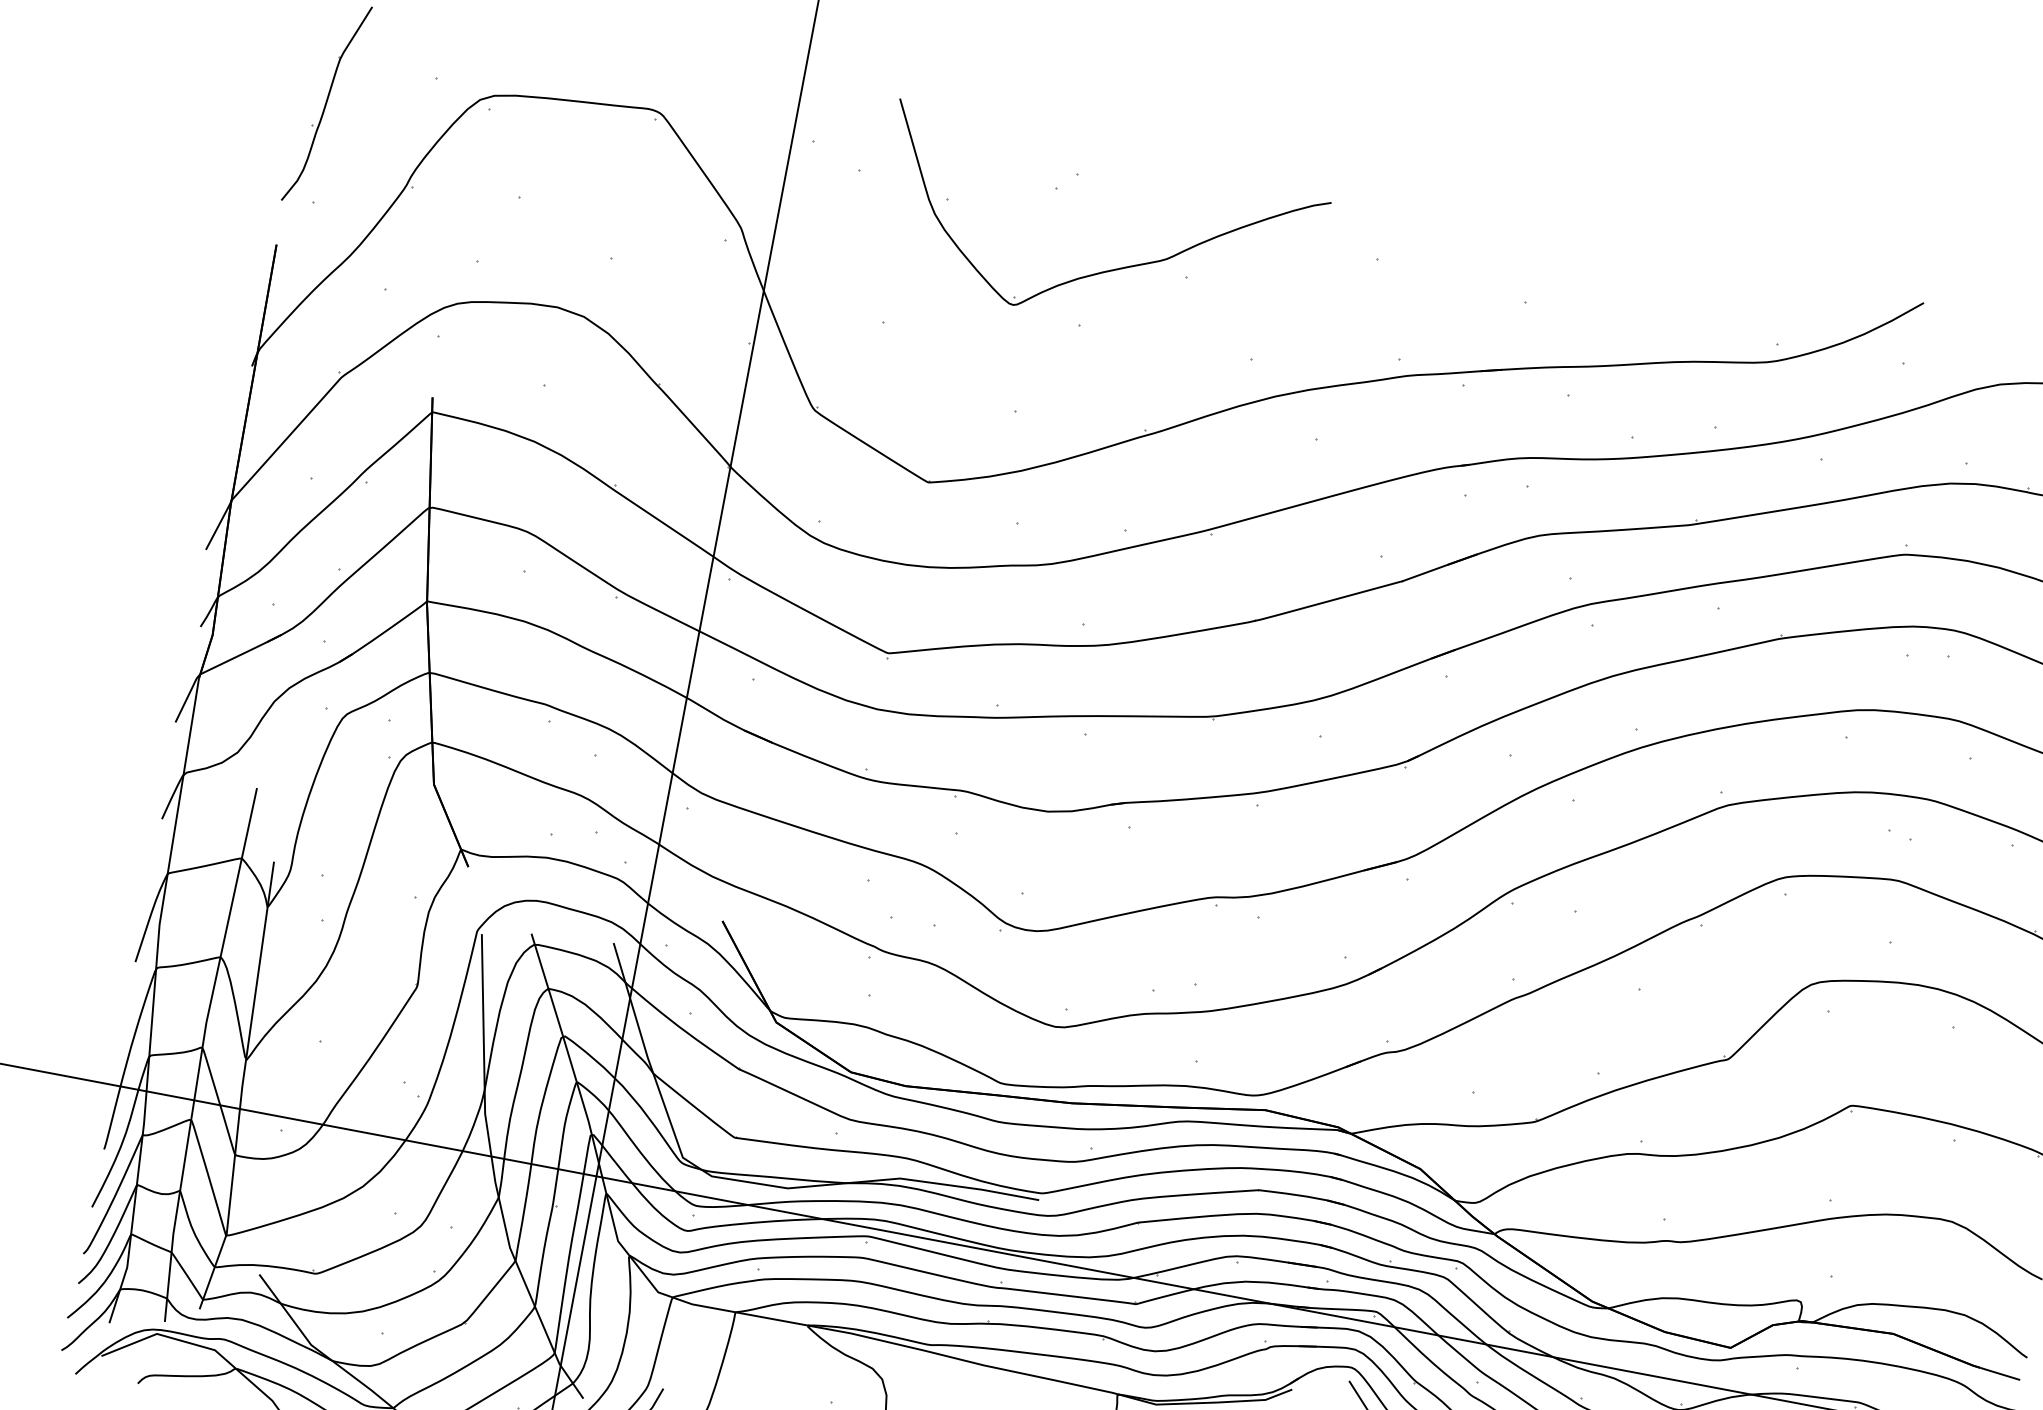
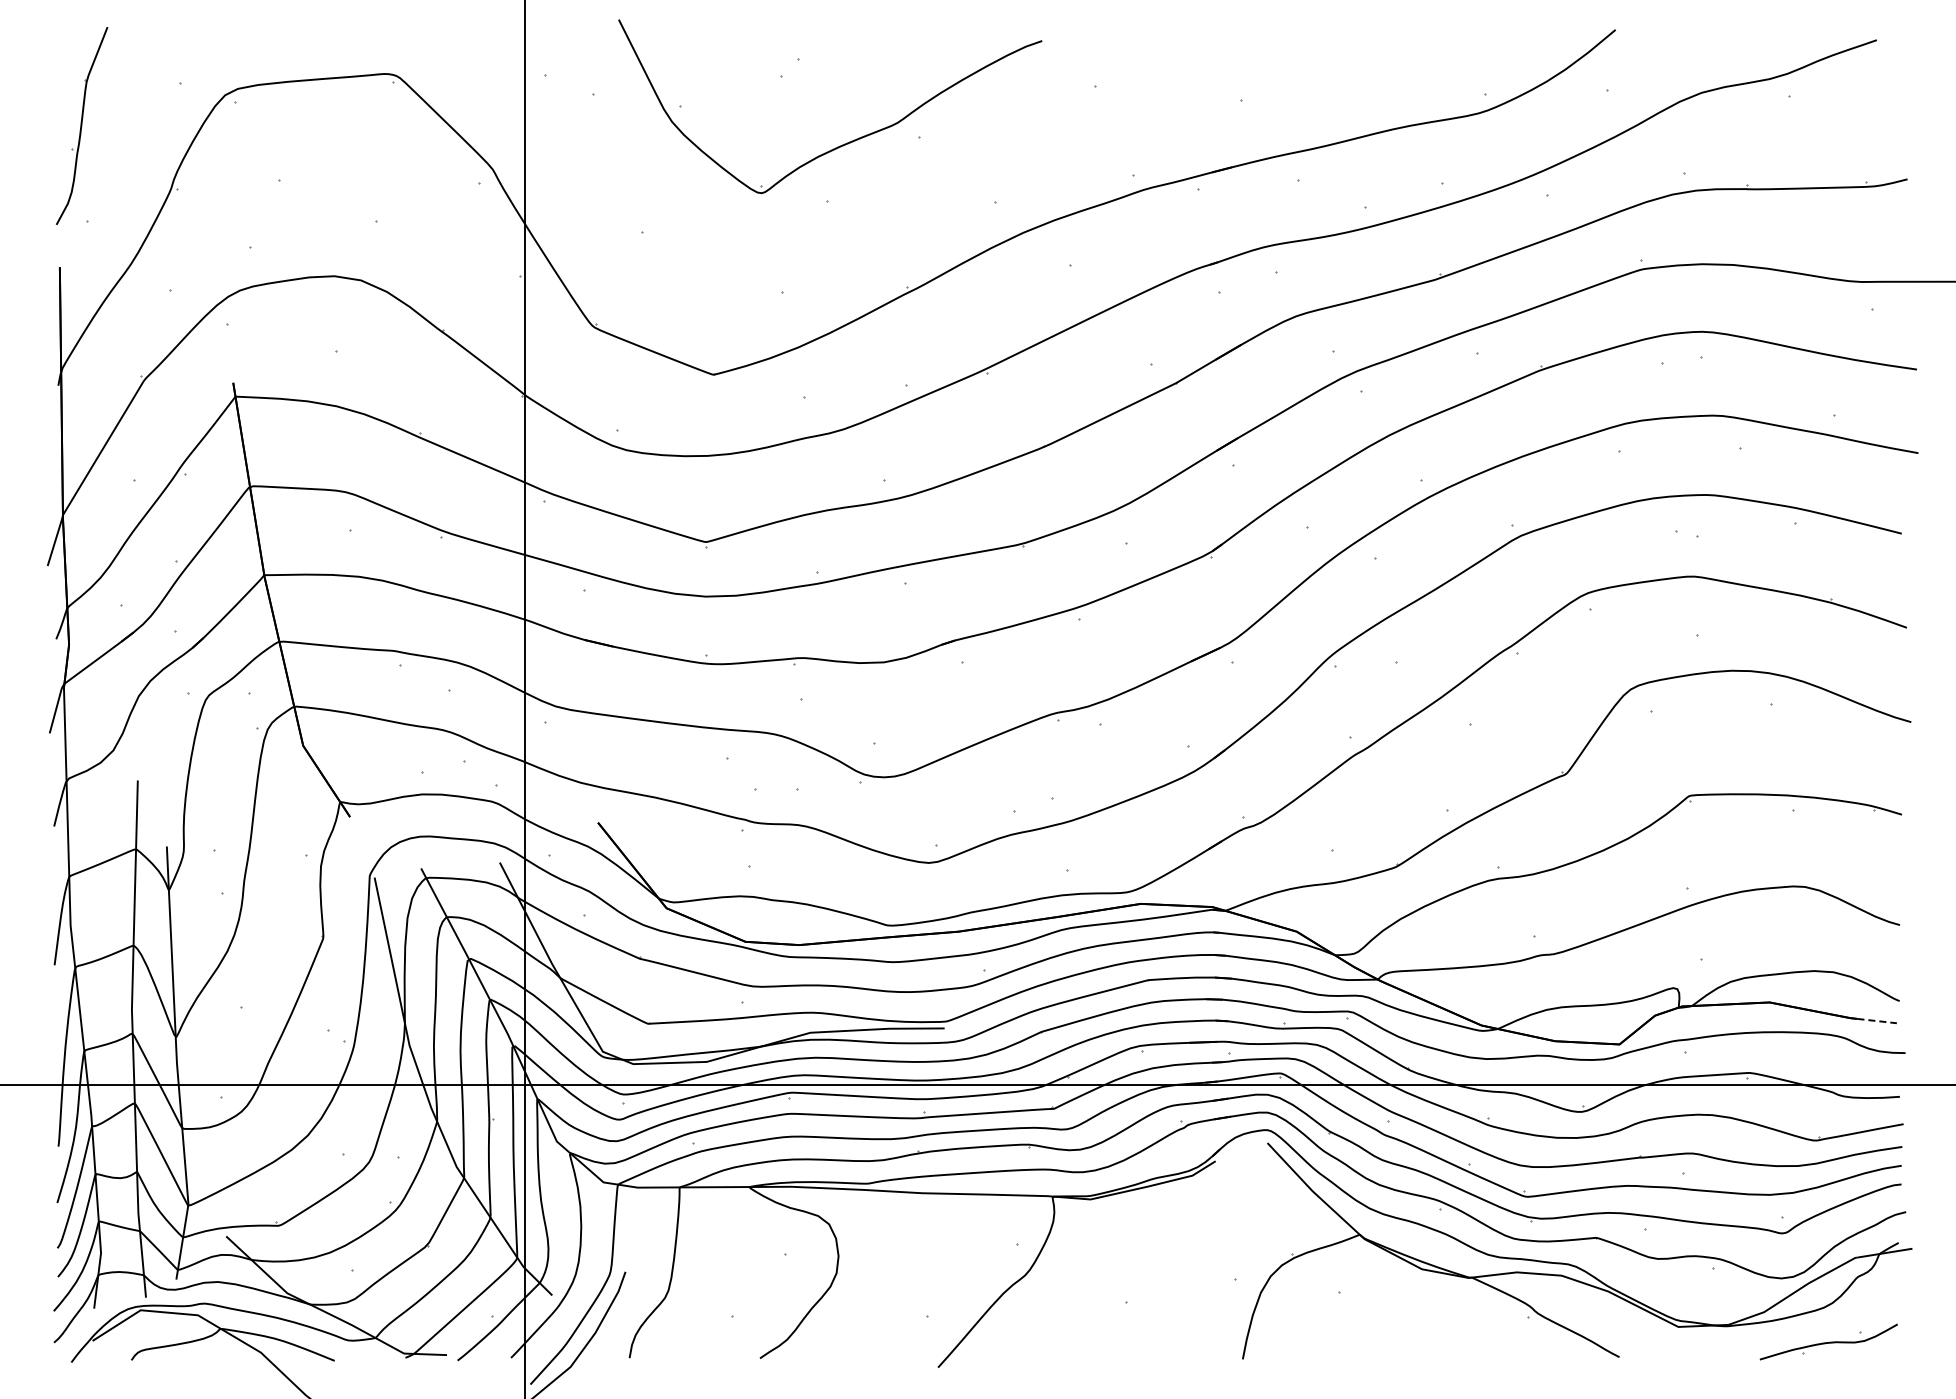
line: (2000, 1374) -> (1877, 1021), solid -> dashed

